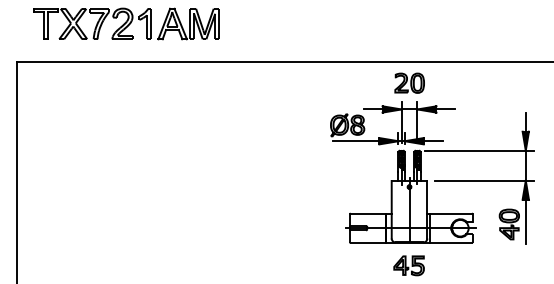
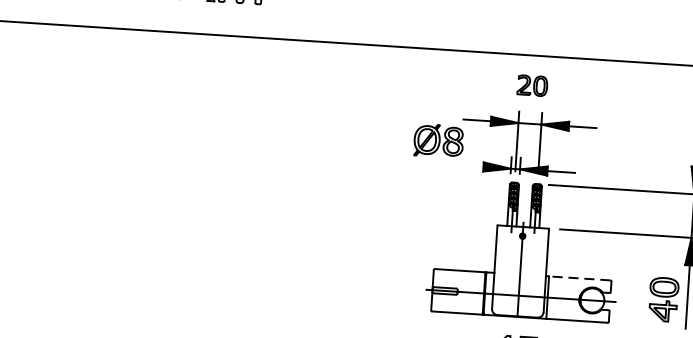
part: (409, 82) -> (532, 84), size x0.7
line: (355, 141) -> (448, 165), removed
line: (450, 213) -> (579, 278), solid -> dashed

